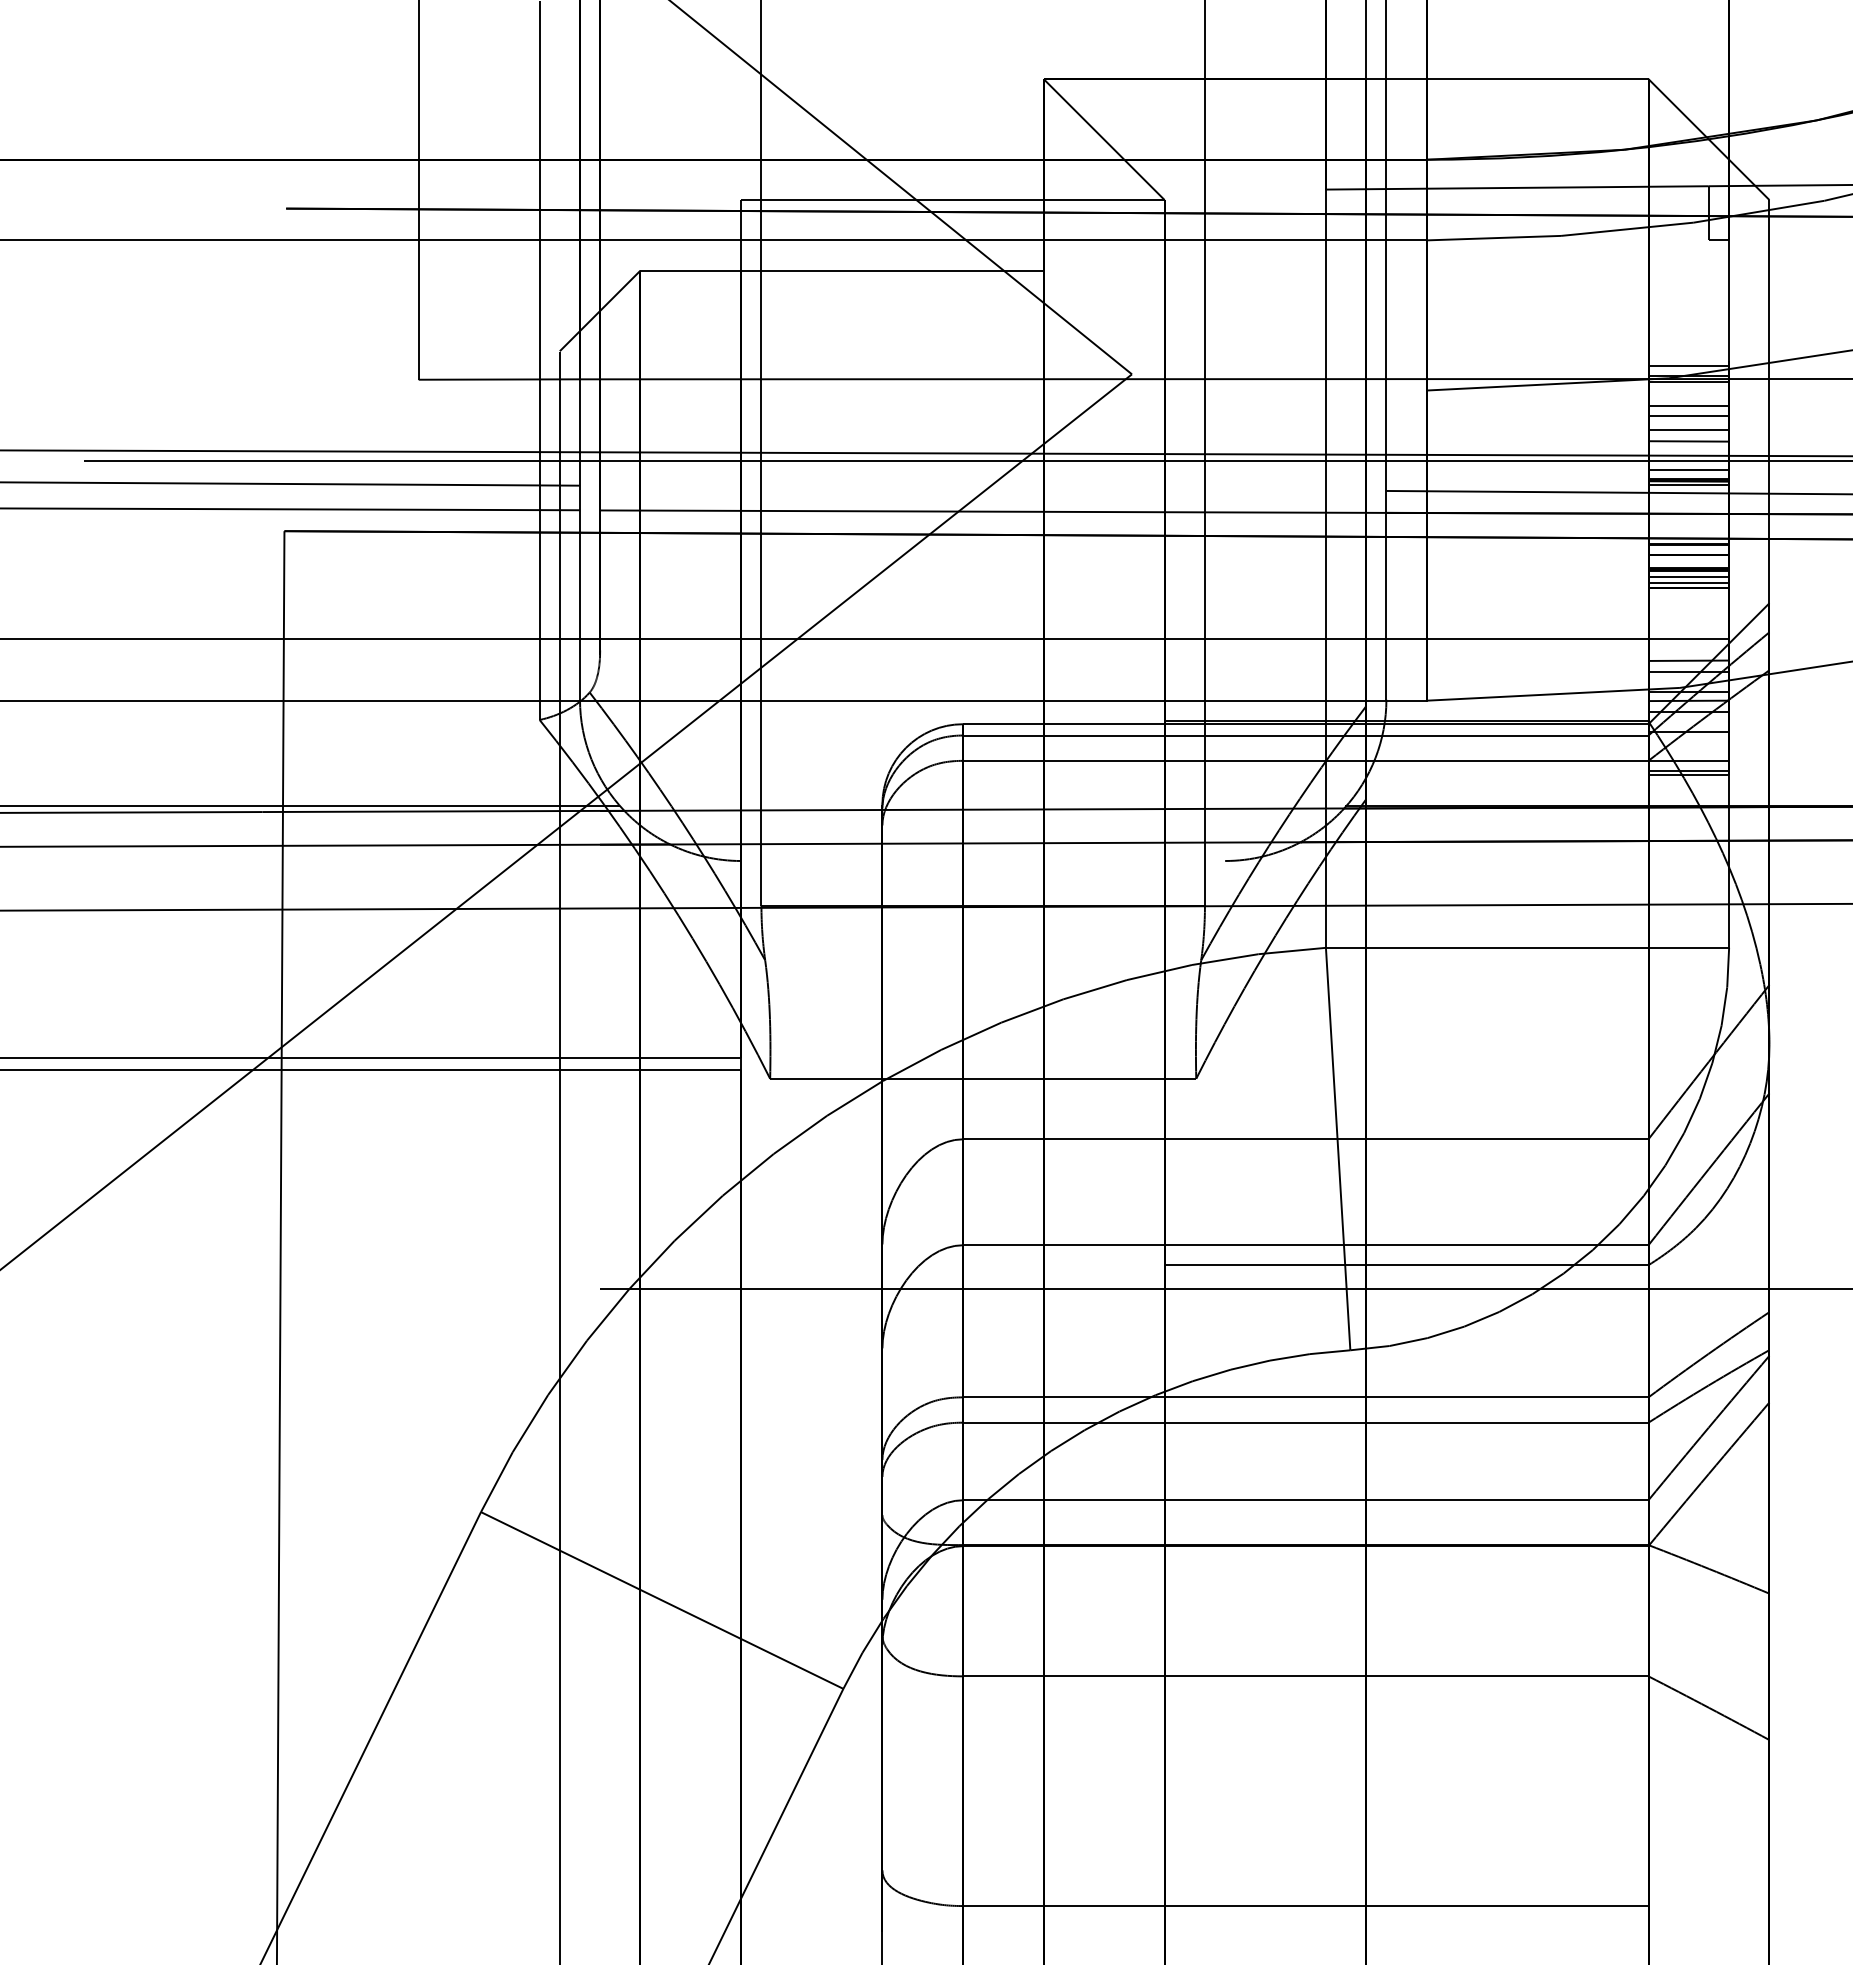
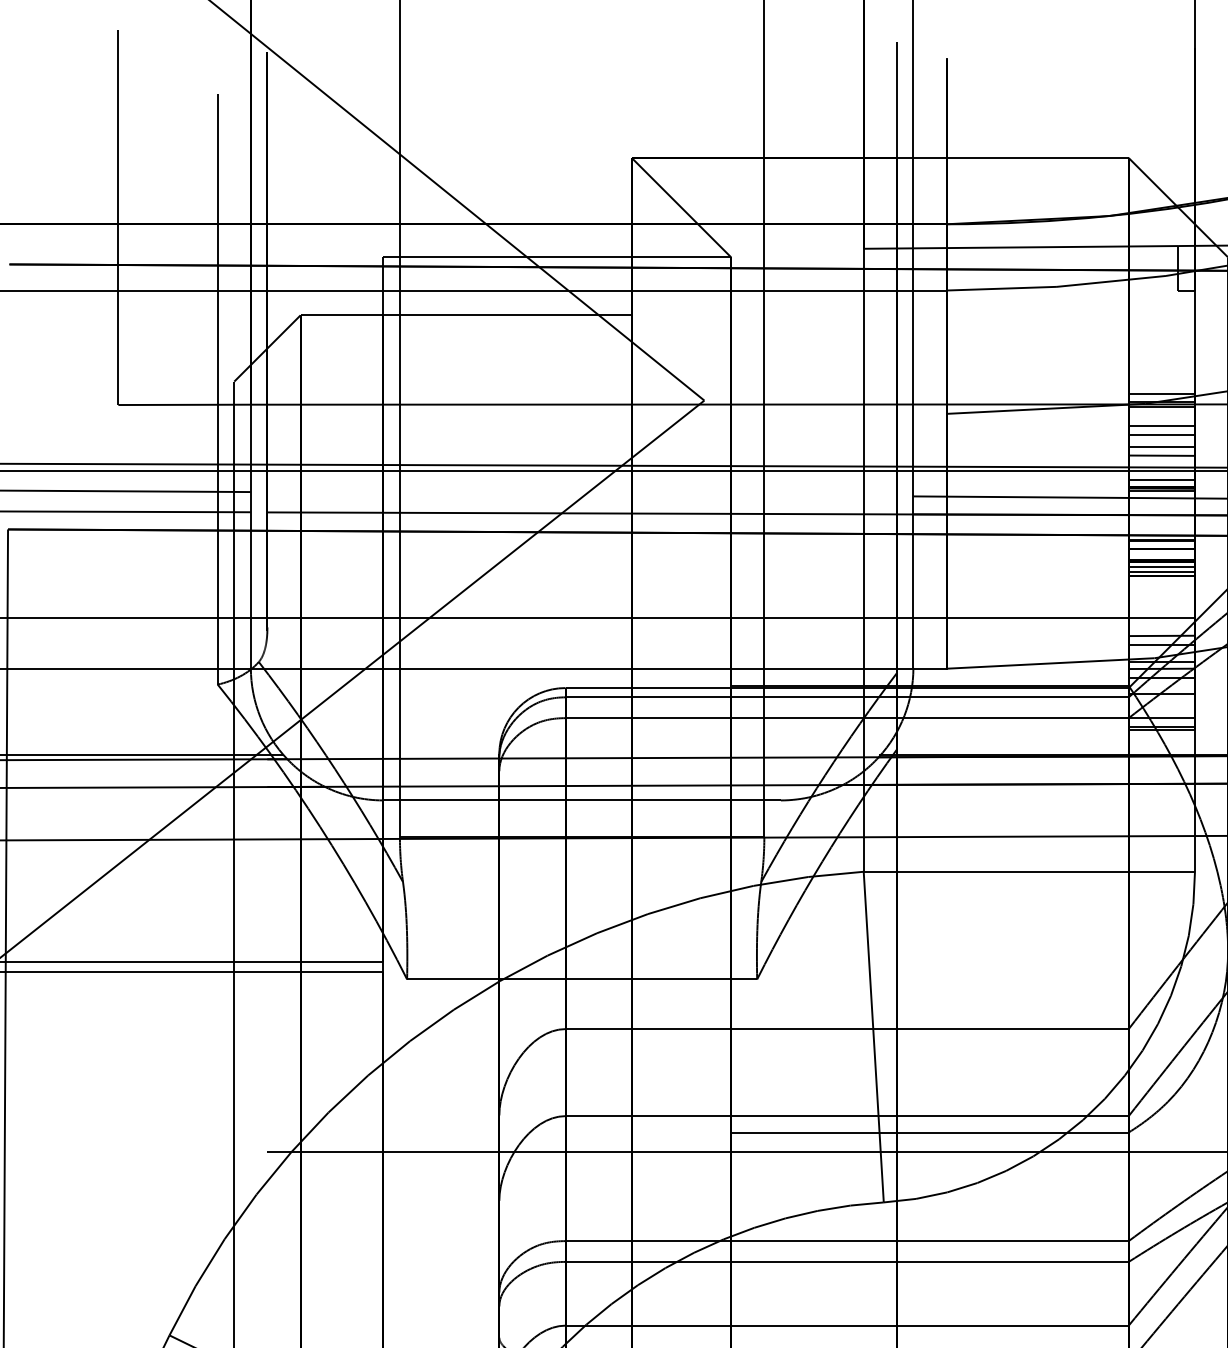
line: (983, 861) -> (582, 800), added

